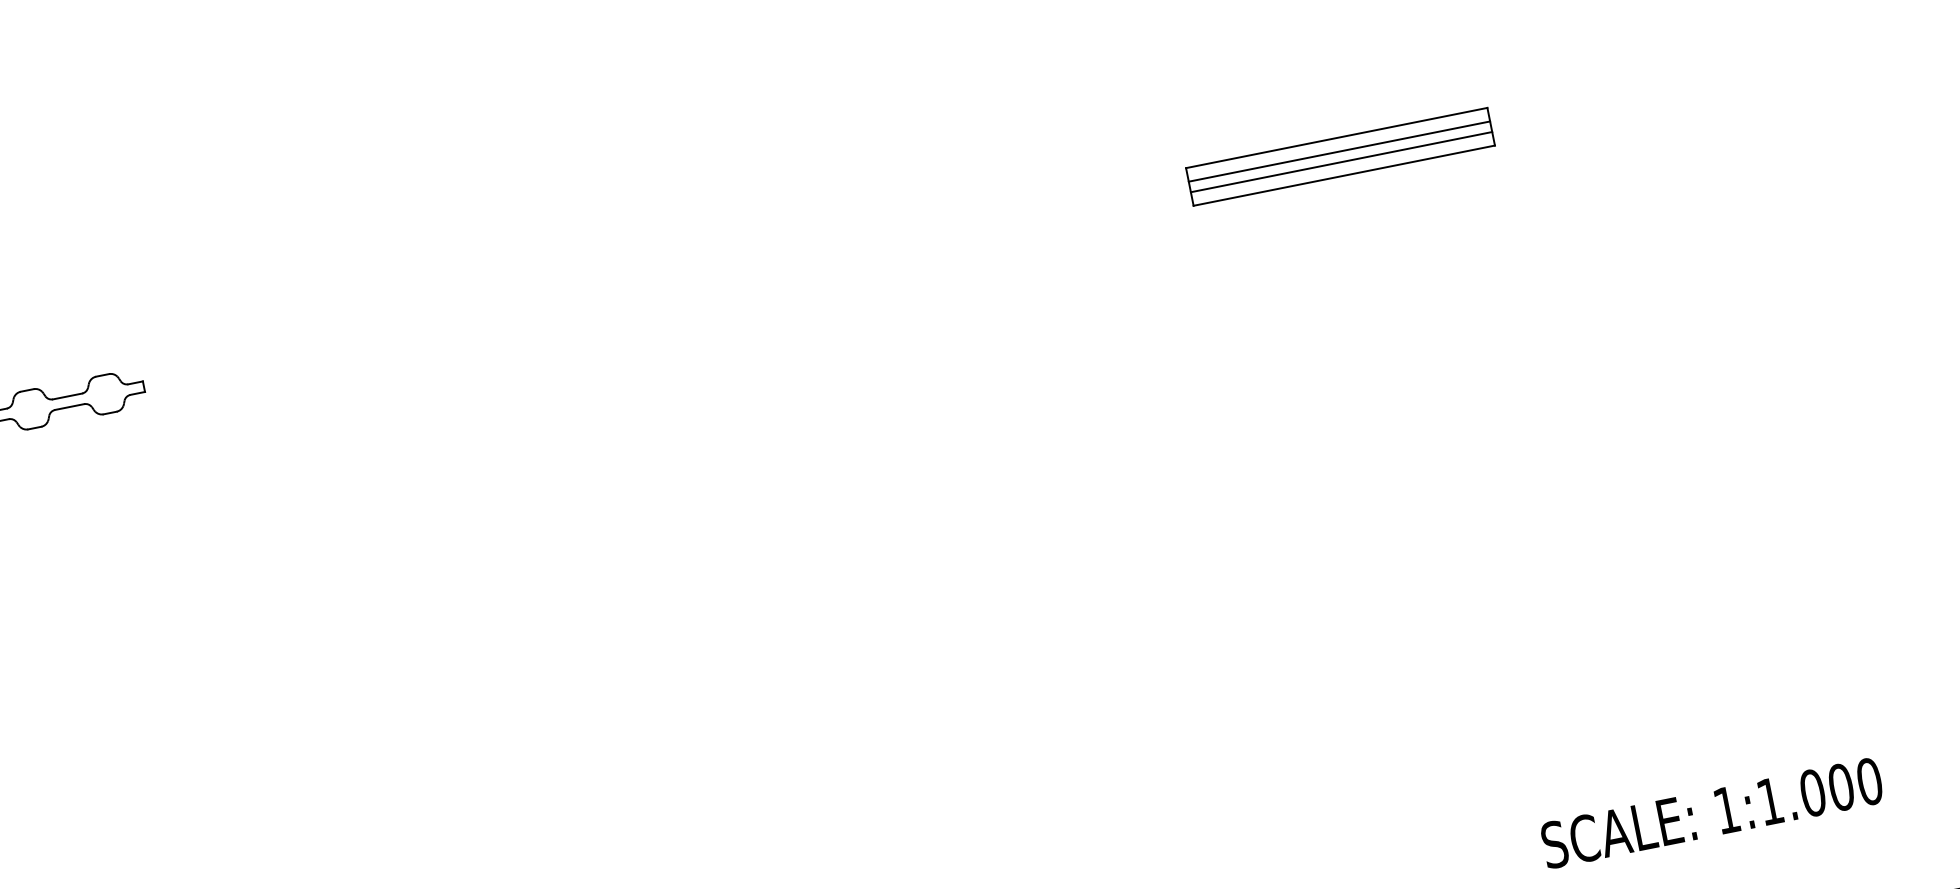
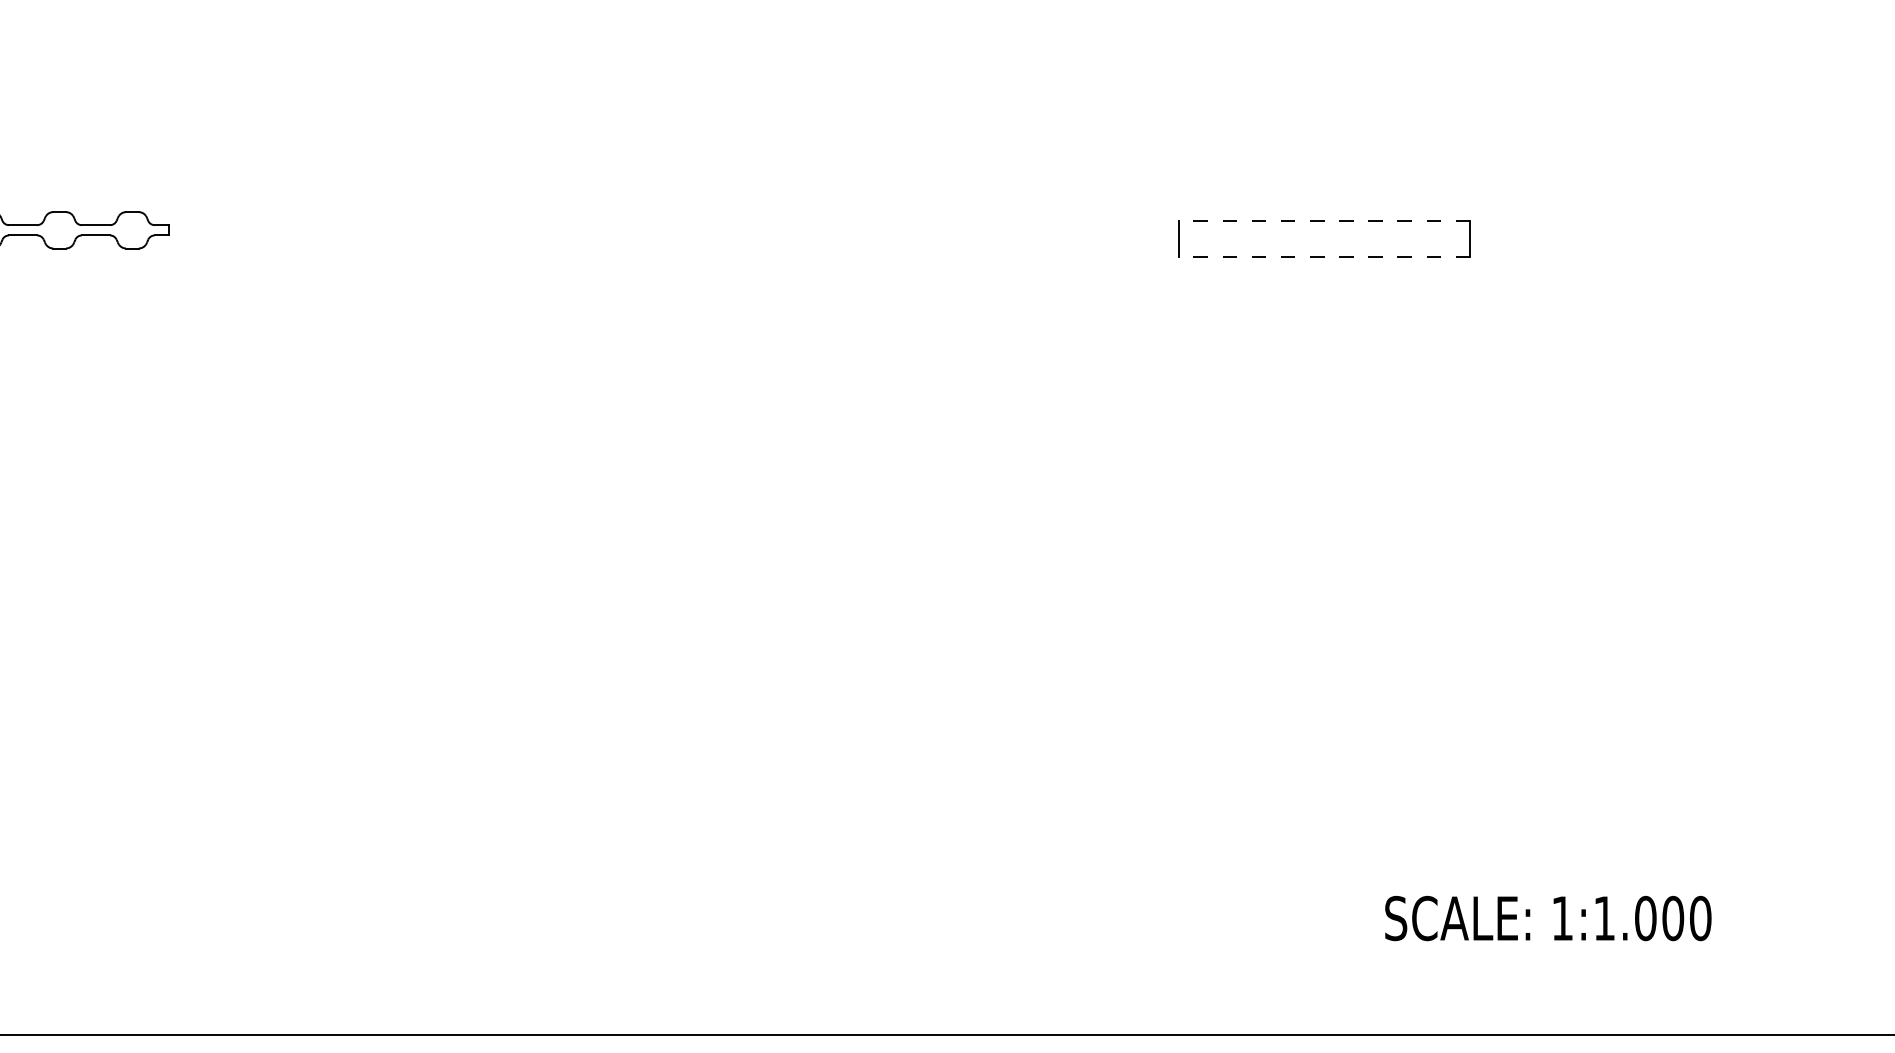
line: (1336, 137) -> (1324, 220), solid -> dashed
line: (1339, 151) -> (1324, 233), removed
line: (1341, 162) -> (1324, 244), removed
line: (1344, 176) -> (1324, 257), solid -> dashed

